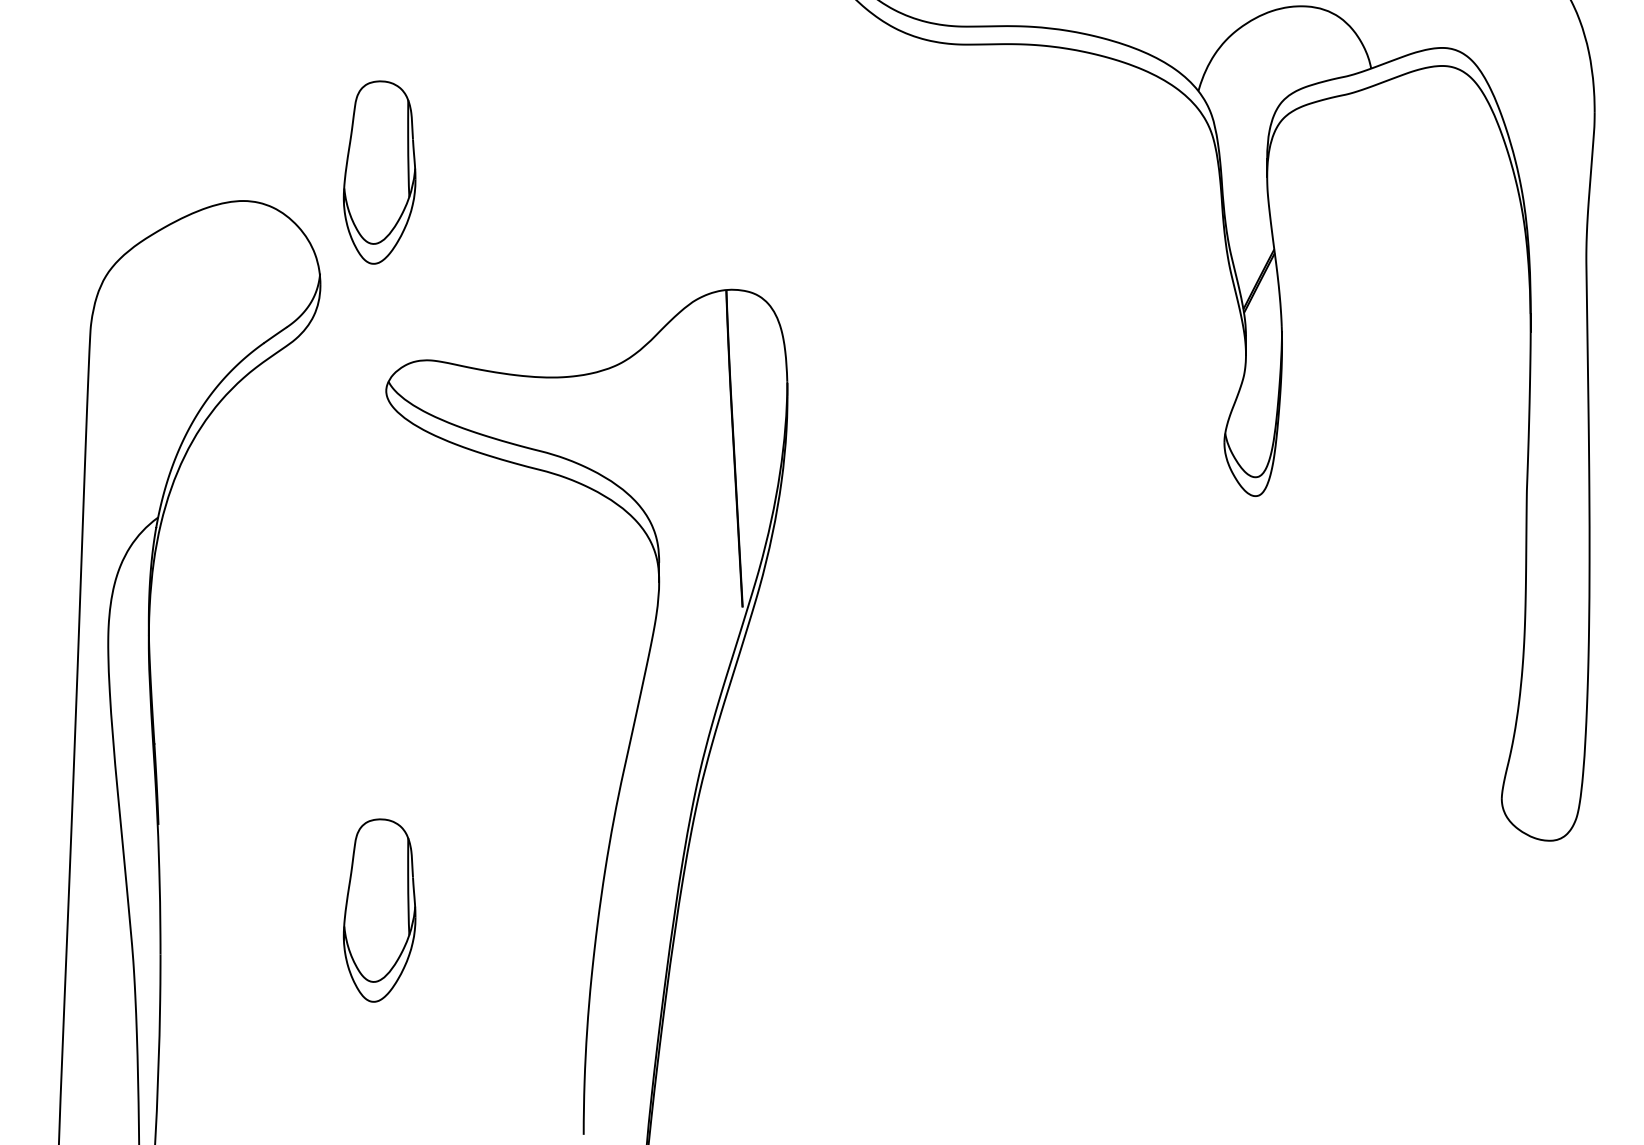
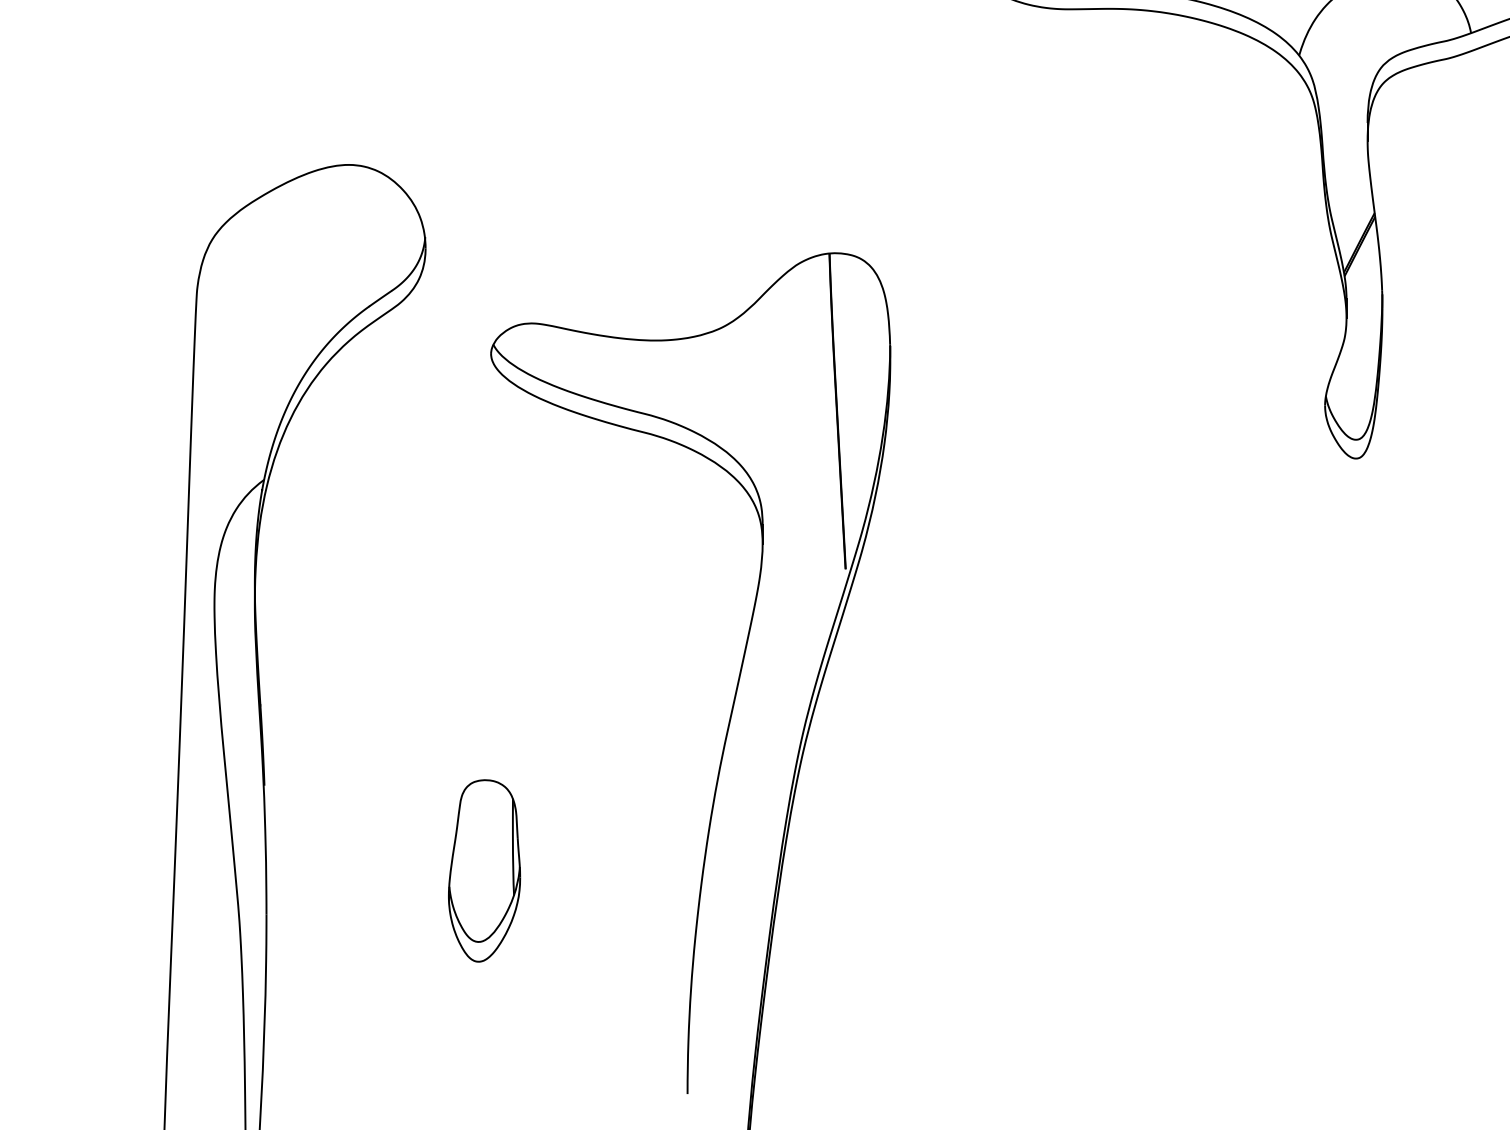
part: (379, 172) -> (484, 136), removed

